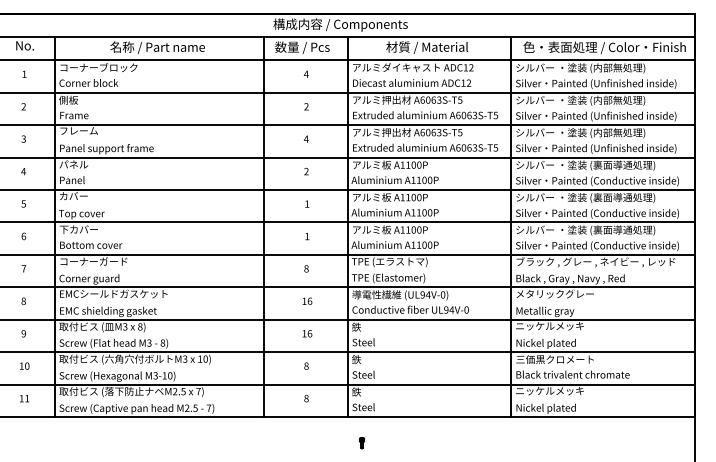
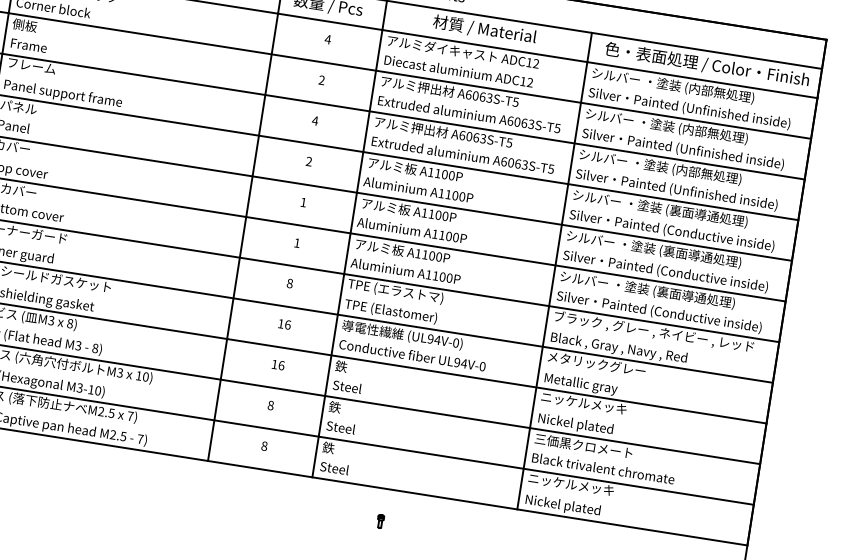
part: (362, 443) -> (381, 522), moved

